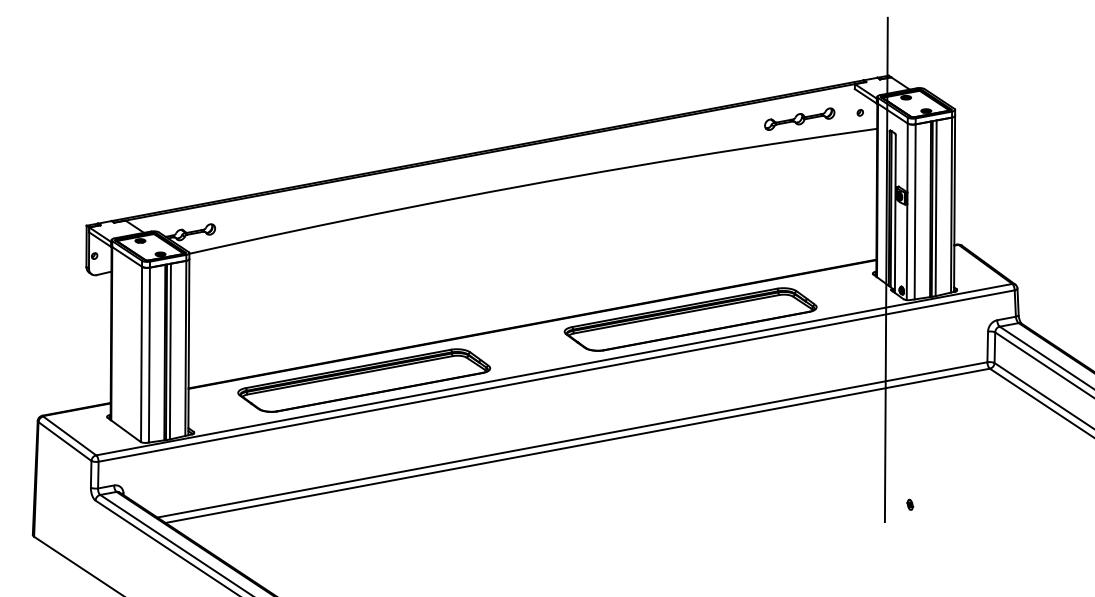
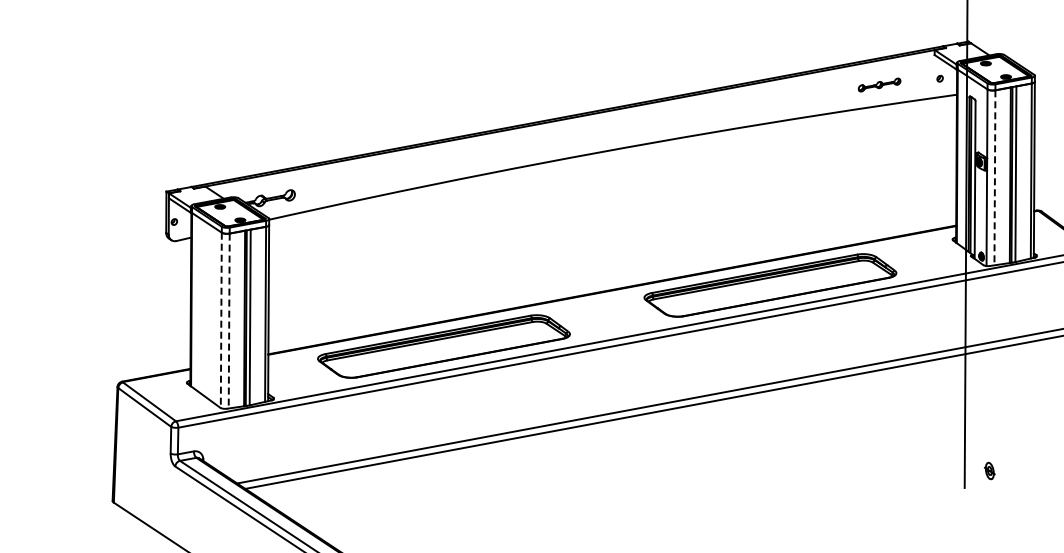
part: (799, 118) -> (879, 84), size x0.6
line: (915, 211) -> (995, 177), solid -> dashed
line: (141, 354) -> (221, 320), solid -> dashed
line: (149, 355) -> (229, 321), solid -> dashed
part: (910, 504) -> (990, 470), size x1.6

